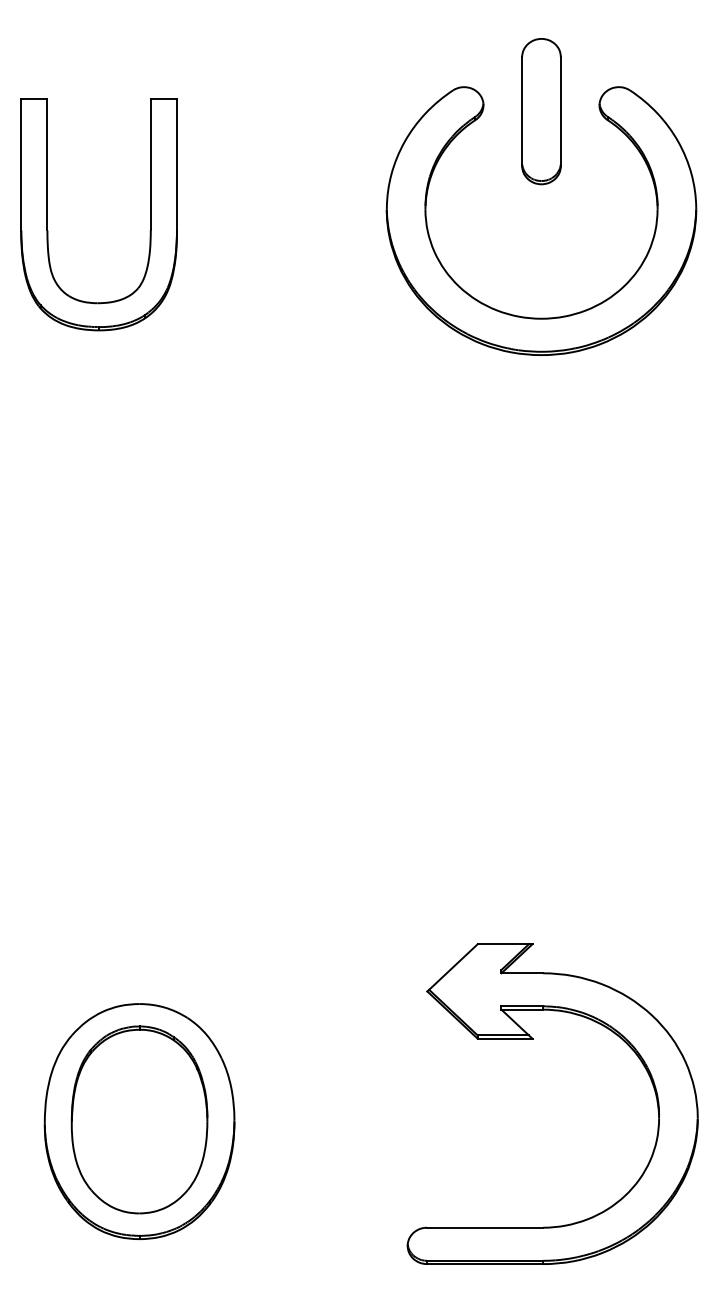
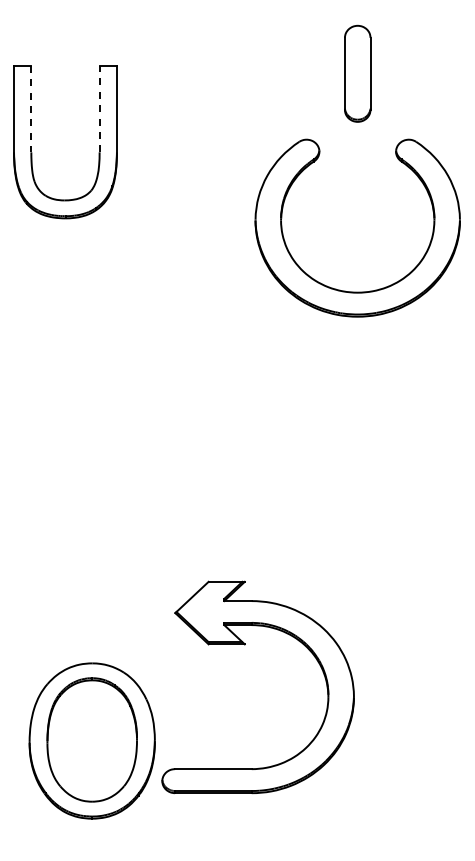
line: (150, 164) -> (99, 108), solid -> dashed
line: (47, 165) -> (31, 109), solid -> dashed
part: (541, 316) -> (357, 291), moved
part: (533, 1040) -> (245, 645), moved

